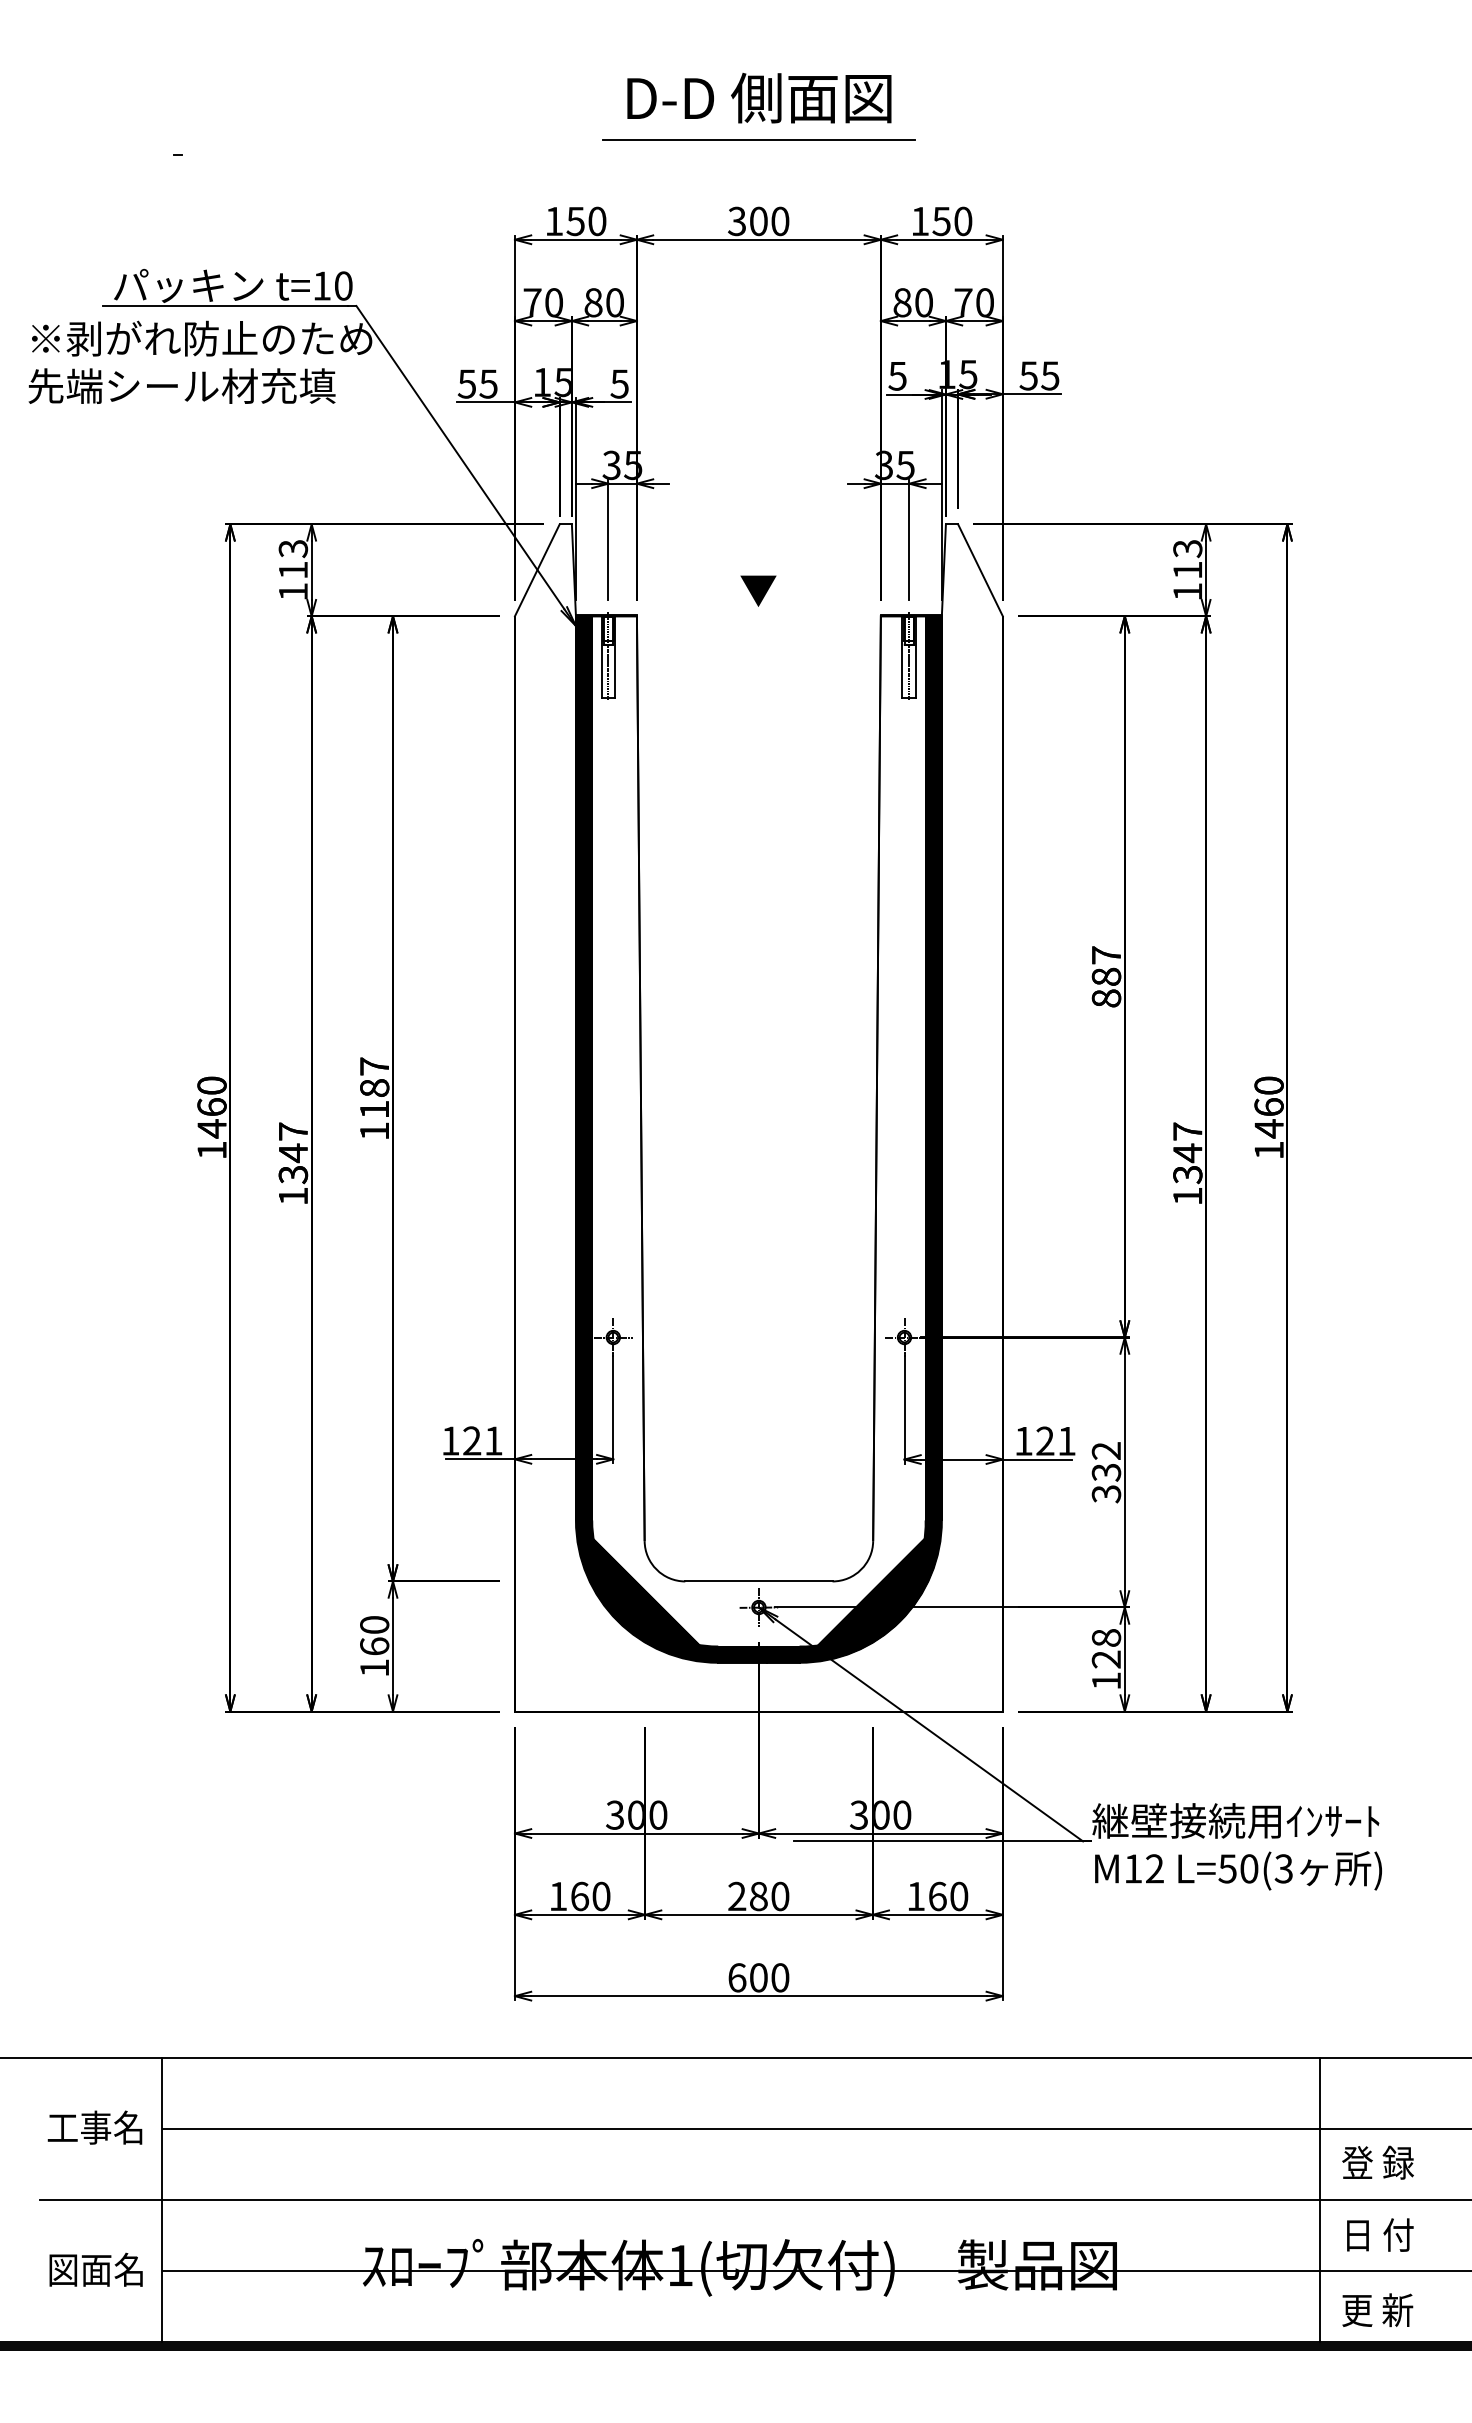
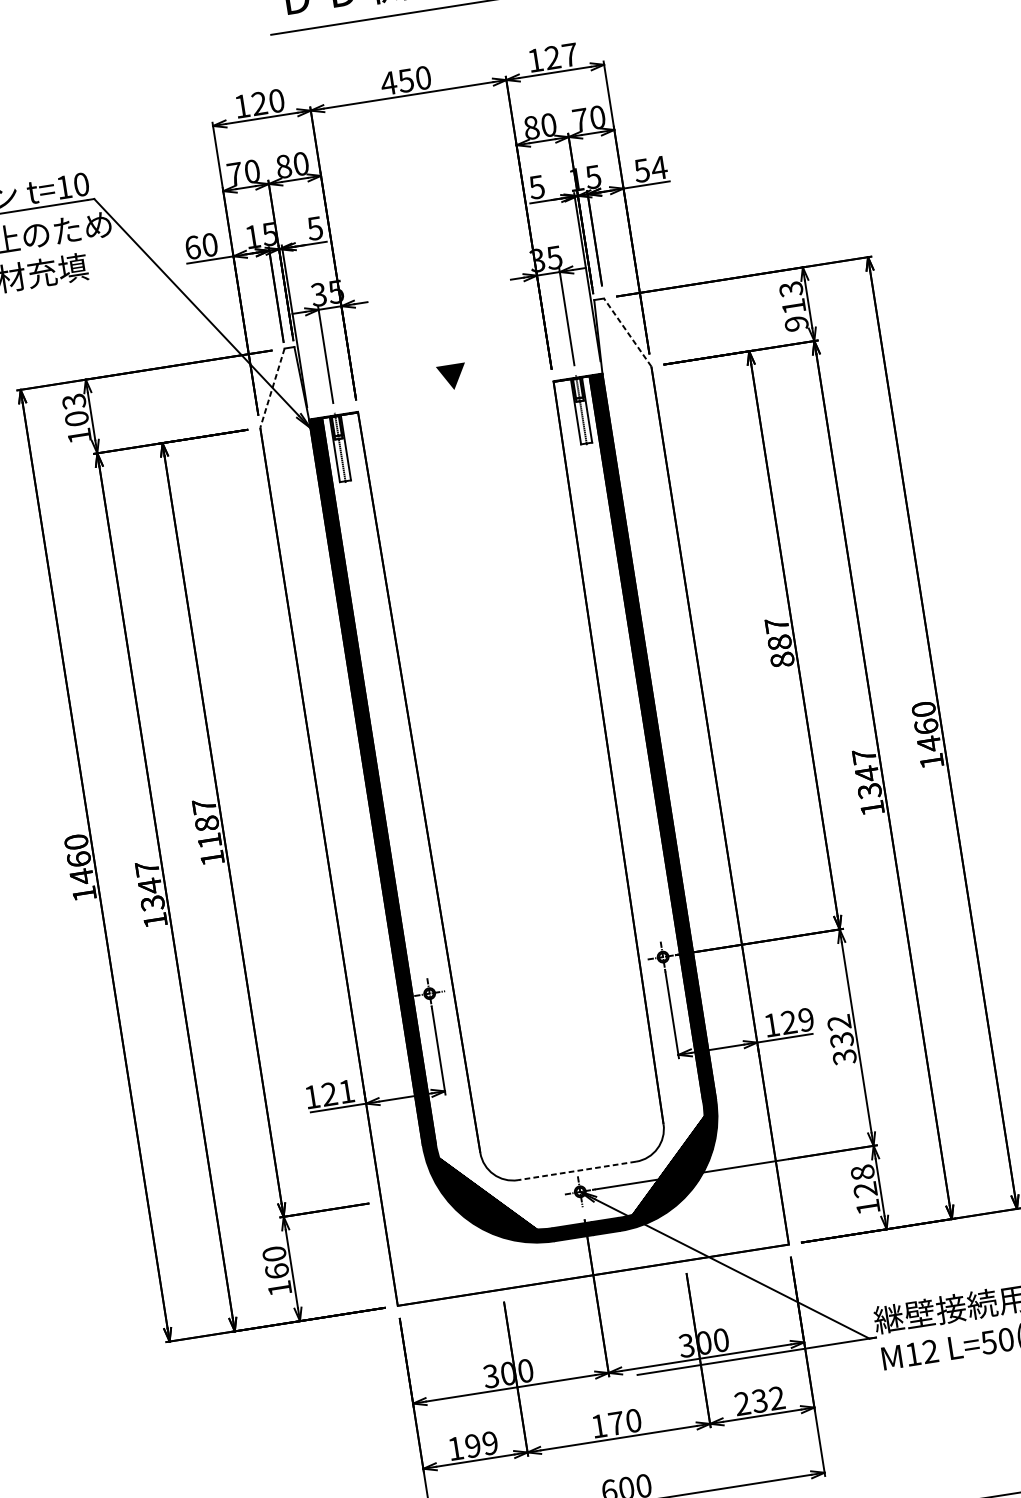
text: (575, 221) -> (259, 103), 150 -> 120
text: (747, 221) -> (397, 82), 300 -> 450
text: (952, 221) -> (561, 56), 150 -> 127
text: (1050, 375) -> (659, 167), 55 -> 54
text: (477, 383) -> (201, 245), 55 -> 60
line: (980, 569) -> (627, 331), solid -> dashed
text: (293, 570) -> (77, 418), 113 -> 103
line: (537, 570) -> (272, 388), solid -> dashed
text: (1187, 591) -> (796, 323), 113 -> 913
text: (1066, 1440) -> (805, 1019), 121 -> 129
line: (758, 1581) -> (576, 1171), solid -> dashed
text: (590, 1896) -> (481, 1444), 160 -> 199
text: (747, 1896) -> (607, 1424), 280 -> 170
text: (937, 1896) -> (759, 1401), 160 -> 232

